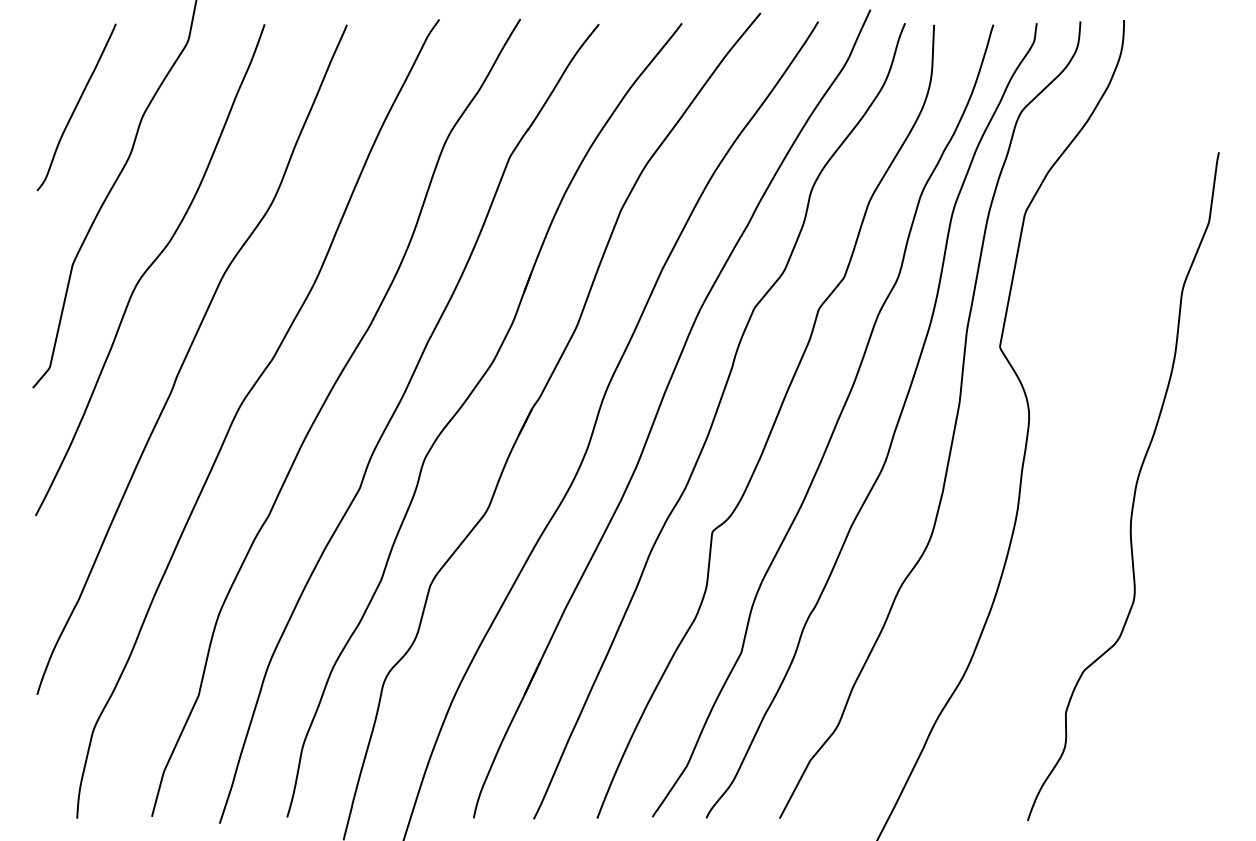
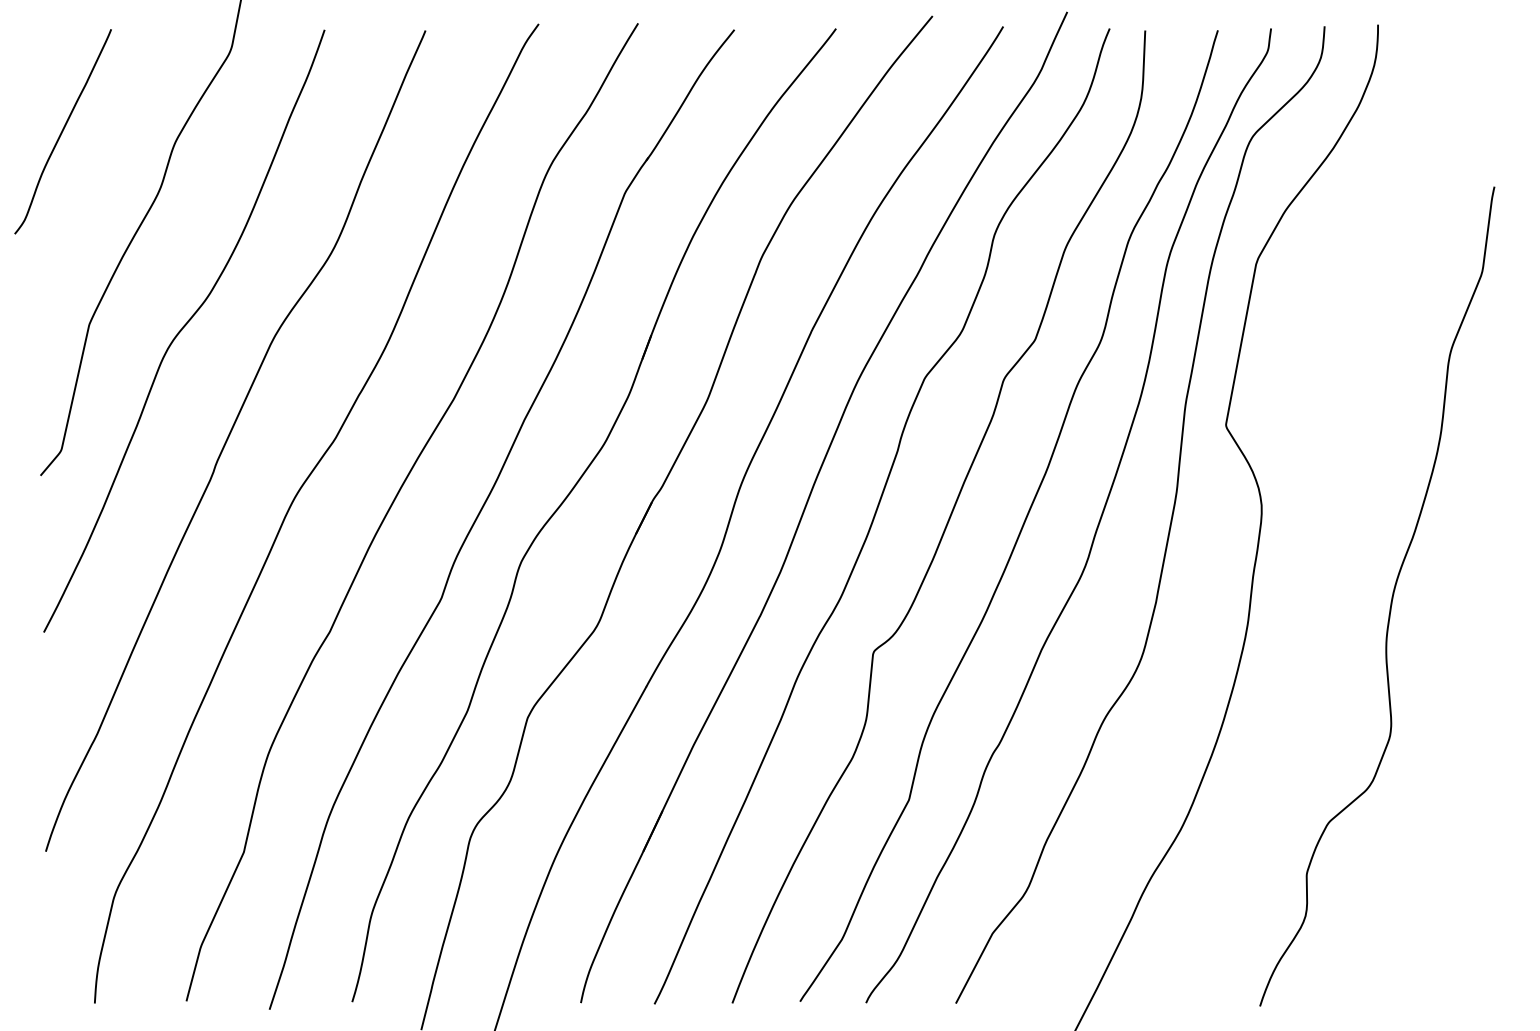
curve: (76, 107) -> (62, 131), moved

